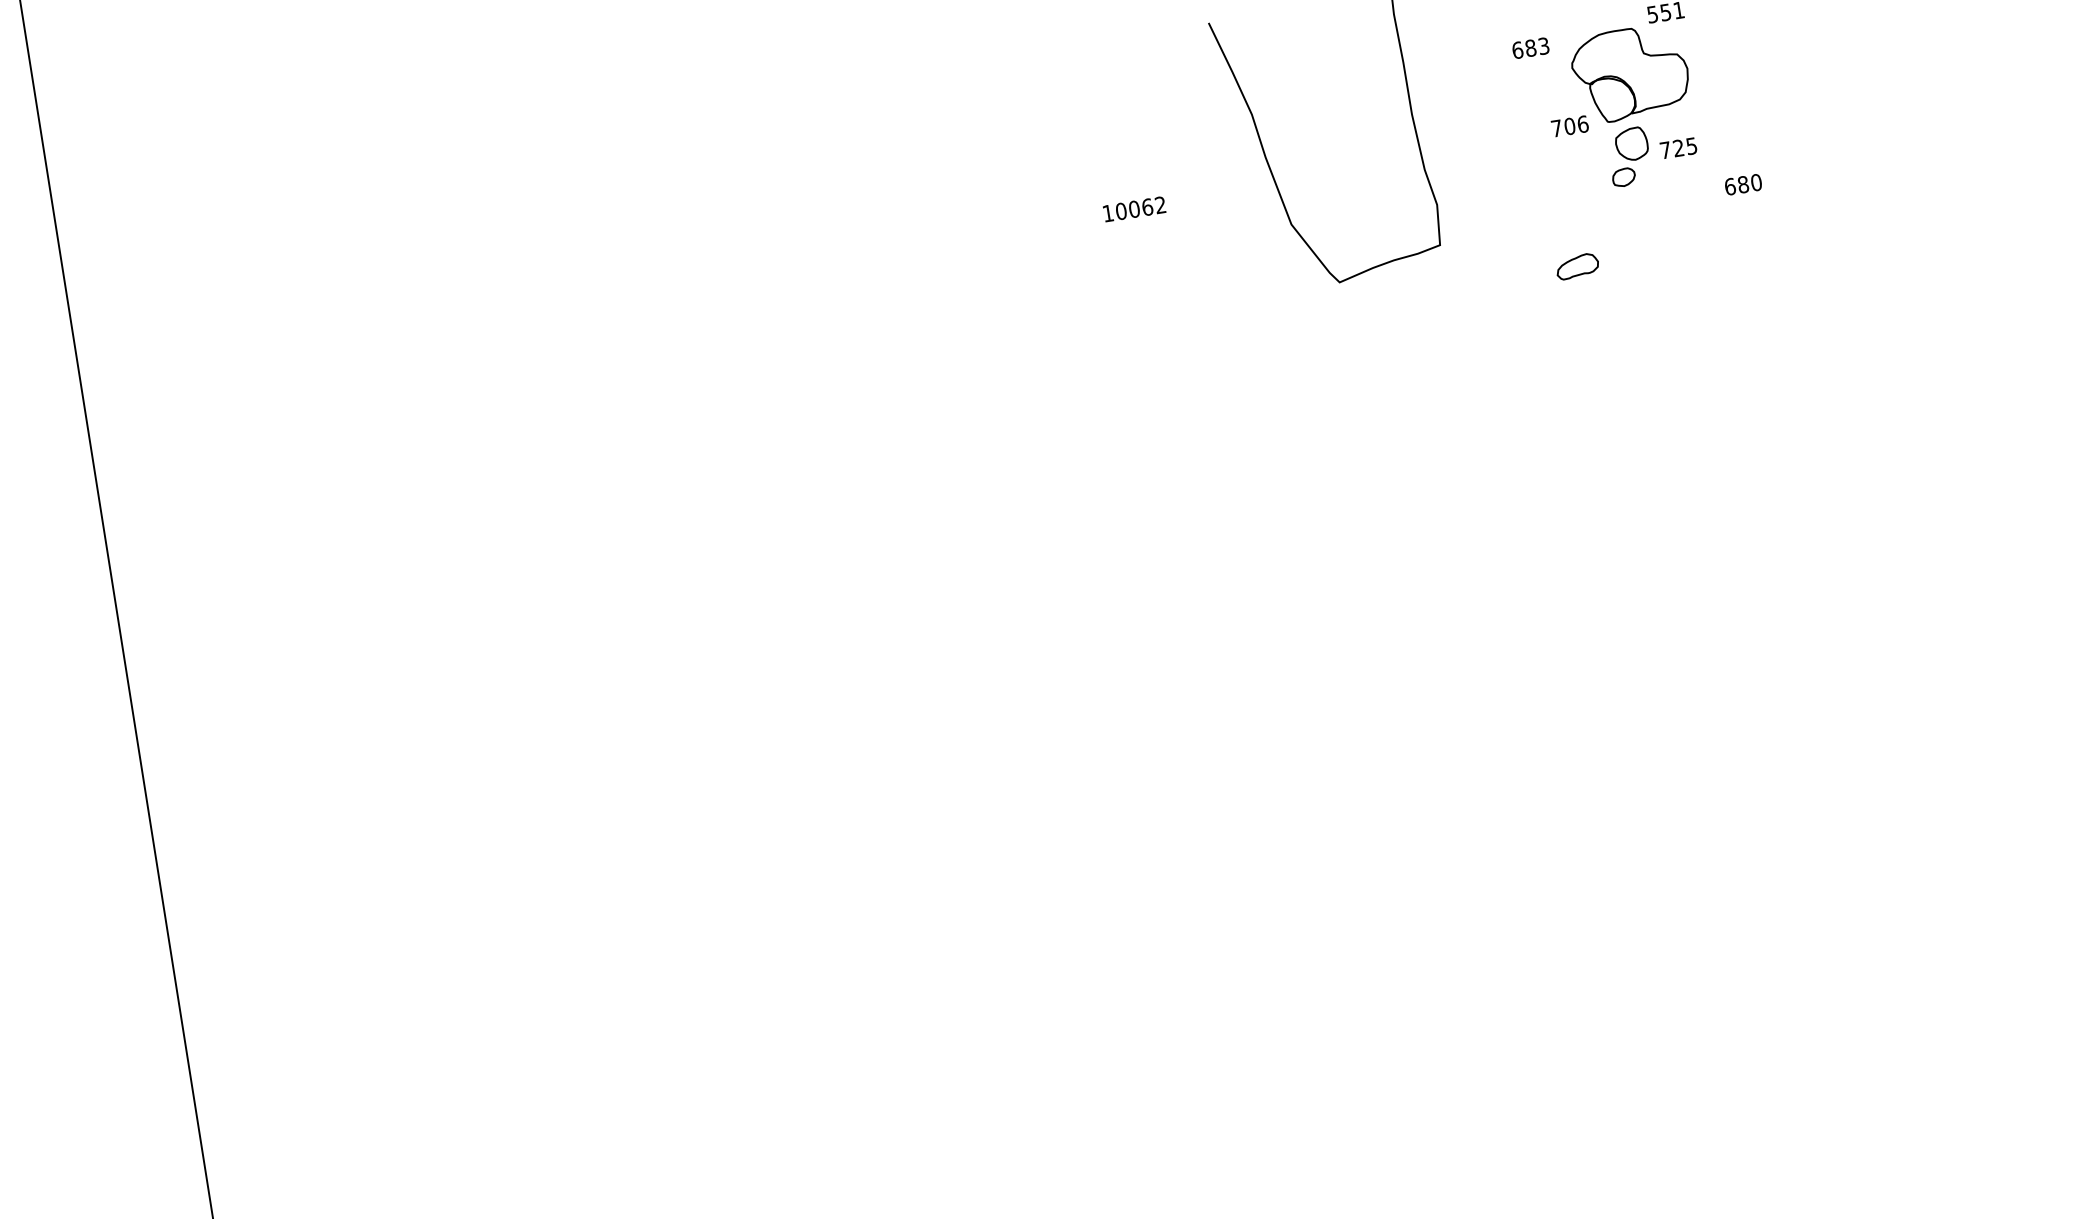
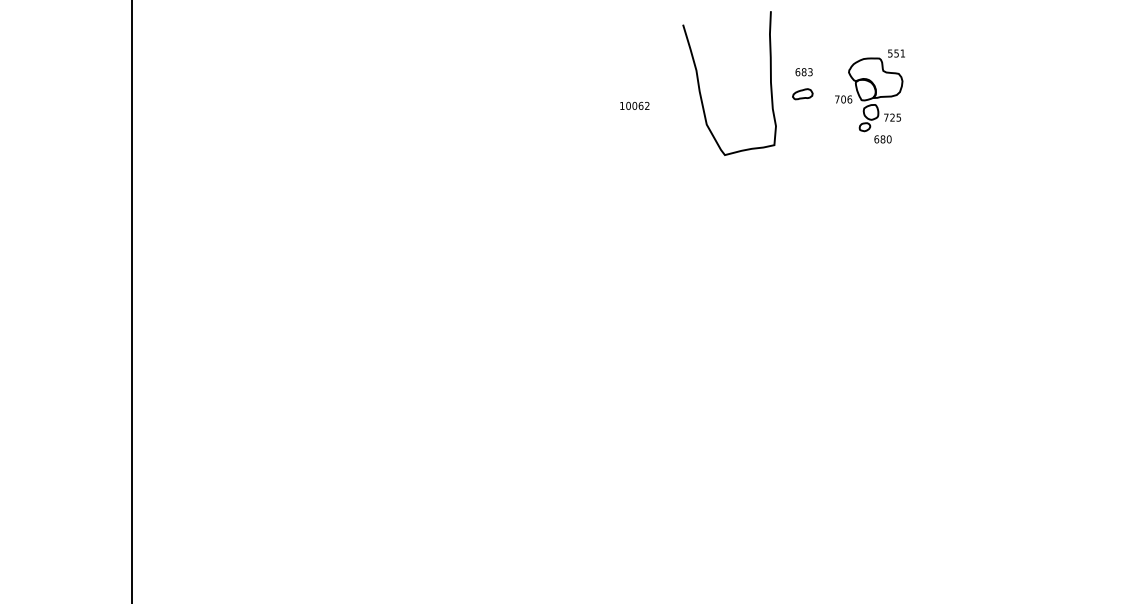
text: (1529, 49) -> (803, 72), moved
text: (1742, 185) -> (882, 139), moved
part: (1577, 267) -> (802, 94), moved

